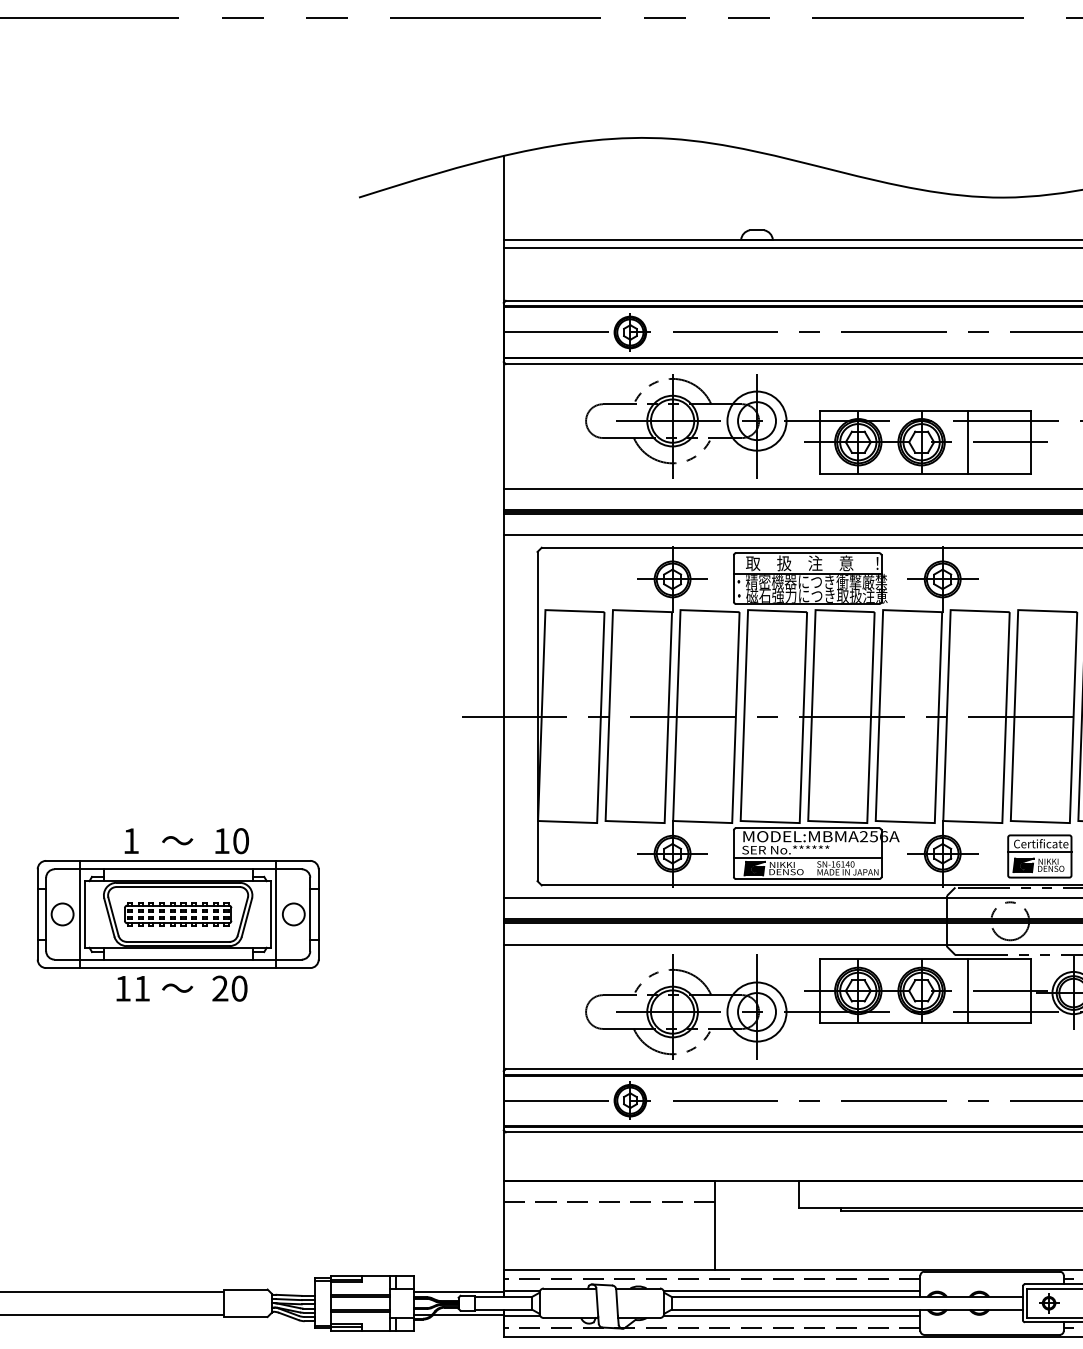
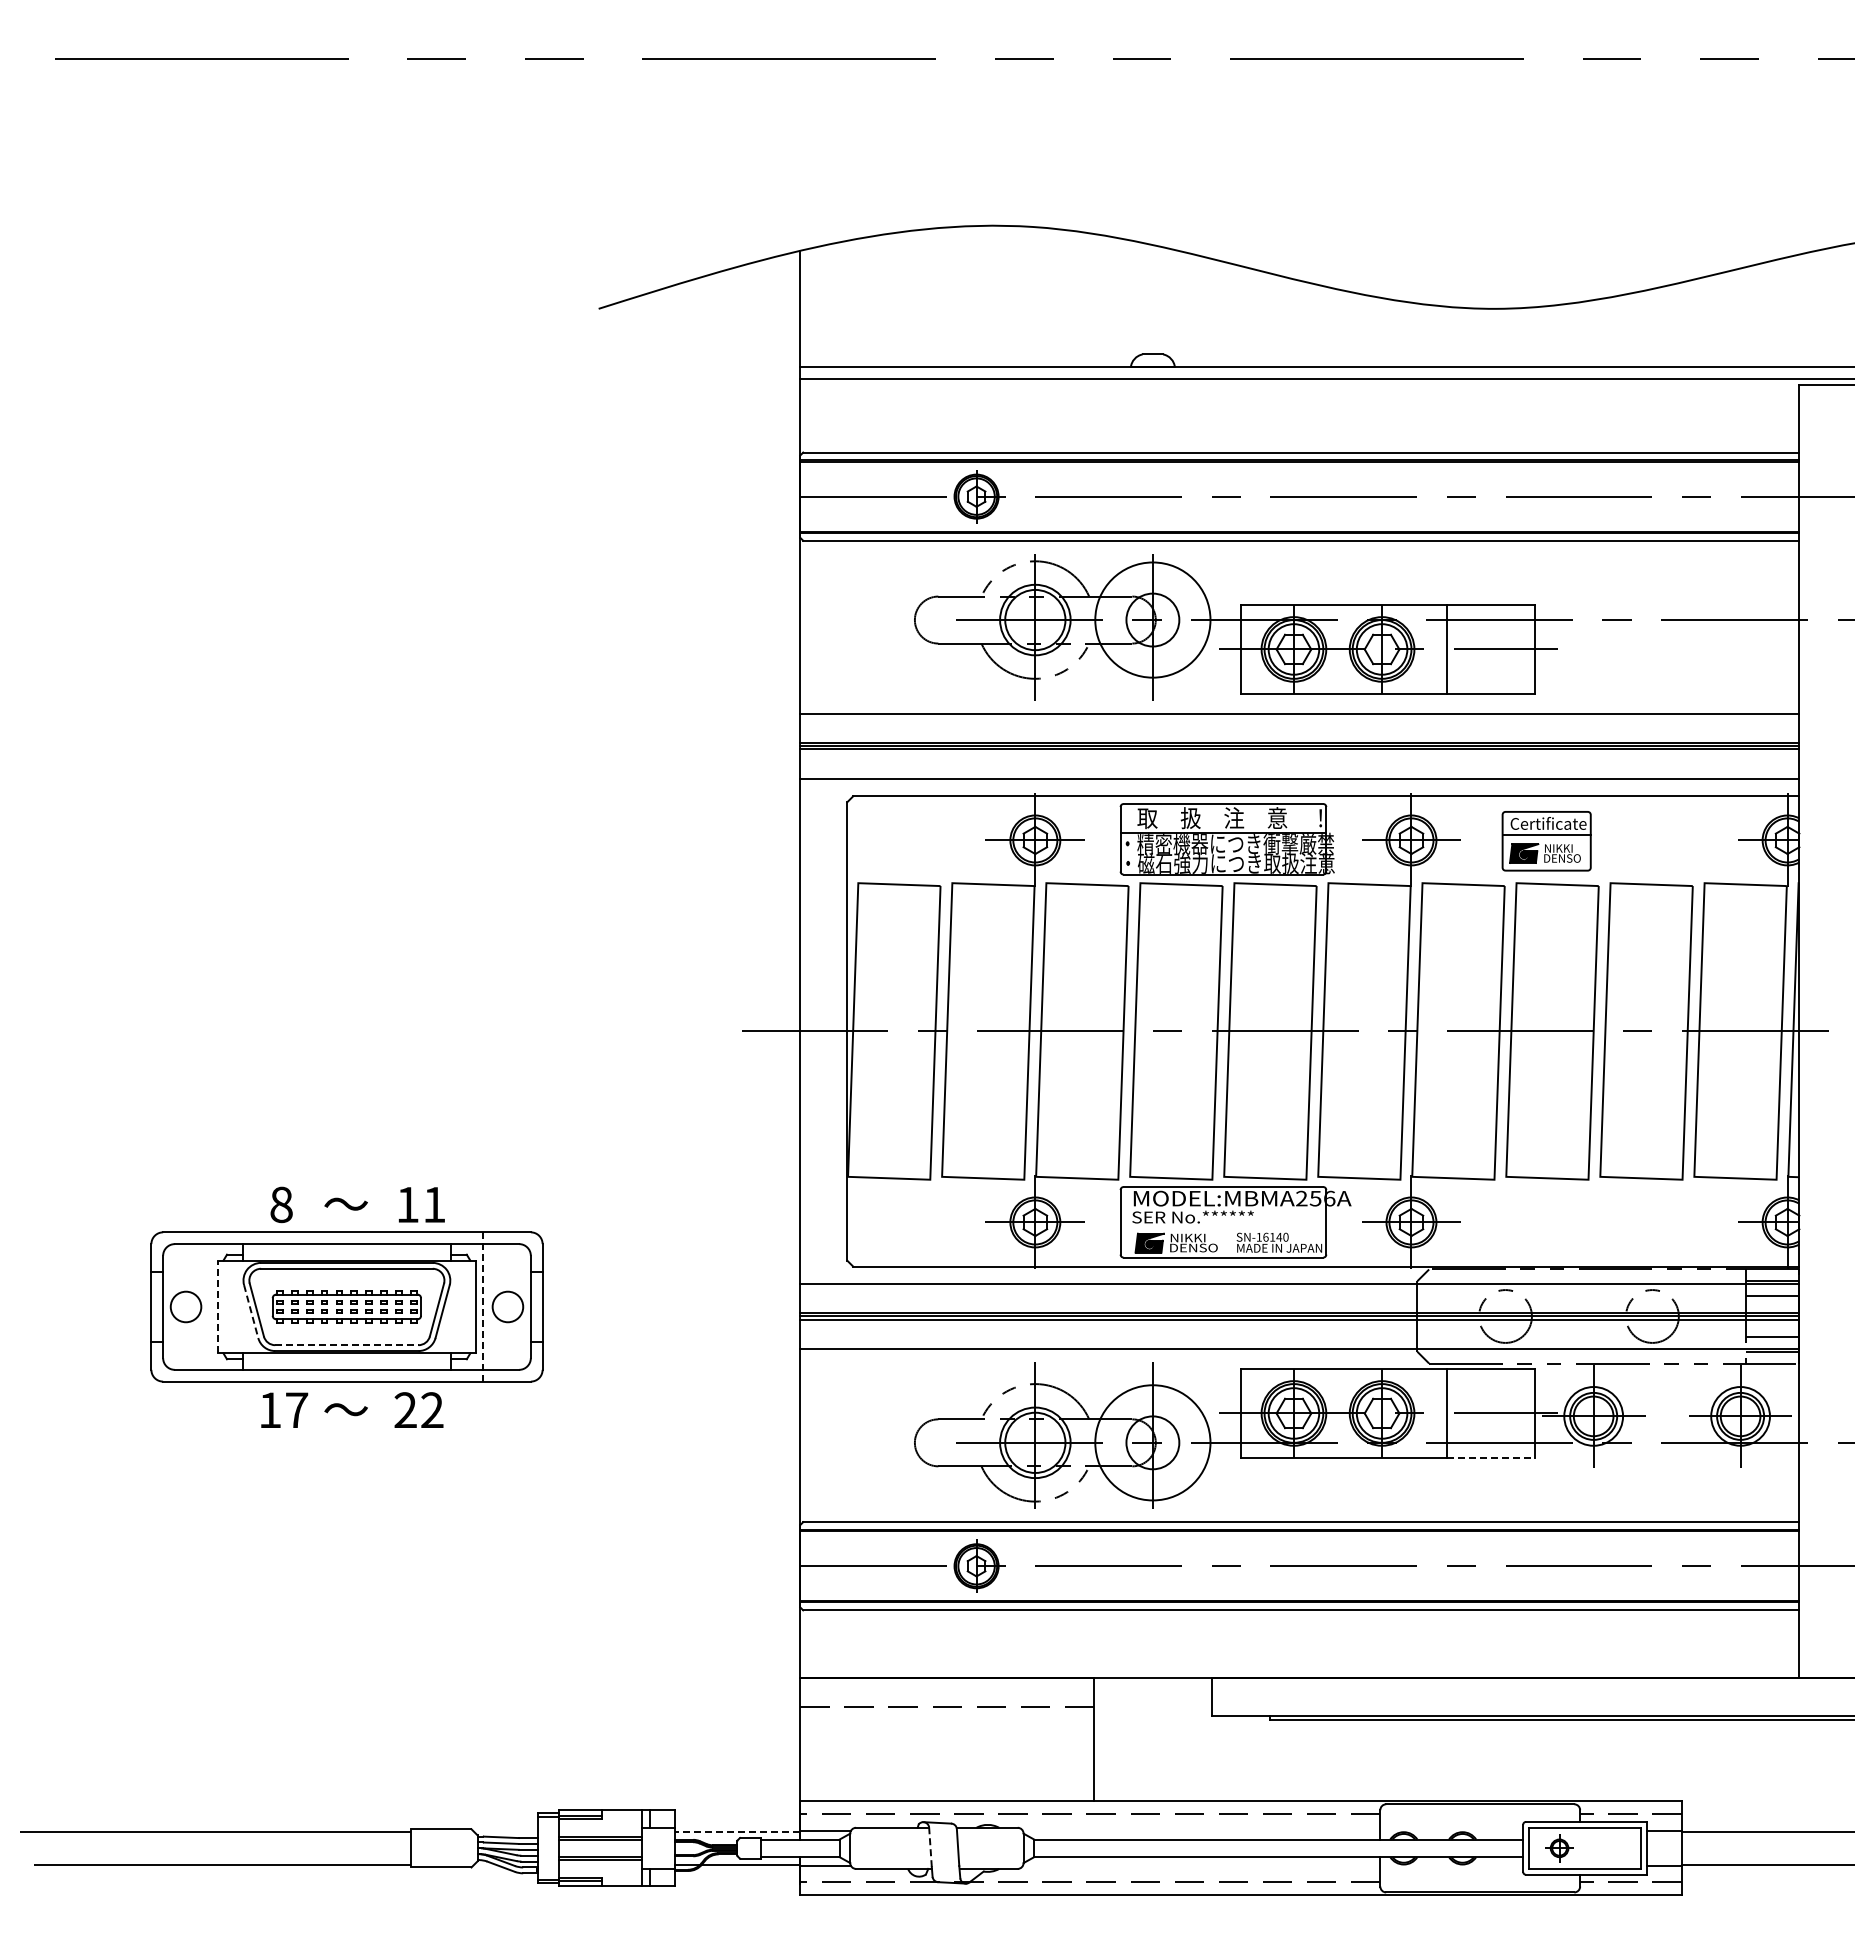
circle: (756, 420) -> (1152, 619), size x1.4
text: (131, 840) -> (281, 1204), 1 -> 8
text: (241, 840) -> (434, 1204), 10 -> 11
part: (1039, 856) -> (1546, 841), moved
line: (807, 858) -> (1223, 1228), removed
line: (80, 914) -> (210, 1306), removed
line: (85, 914) -> (217, 1306), solid -> dashed
line: (276, 914) -> (483, 1306), solid -> dashed
line: (109, 918) -> (251, 1312), solid -> dashed
line: (177, 942) -> (346, 1345), solid -> dashed
text: (142, 988) -> (297, 1409), 11 -> 17
text: (239, 988) -> (432, 1410), 20 -> 22
circle: (756, 1011) -> (1152, 1442), size x1.4
line: (1000, 1022) -> (1491, 1457), solid -> dashed
line: (791, 1290) -> (1201, 1830), removed
line: (458, 1291) -> (737, 1832), solid -> dashed
line: (597, 1302) -> (930, 1847), solid -> dashed
line: (791, 1315) -> (1201, 1865), removed

